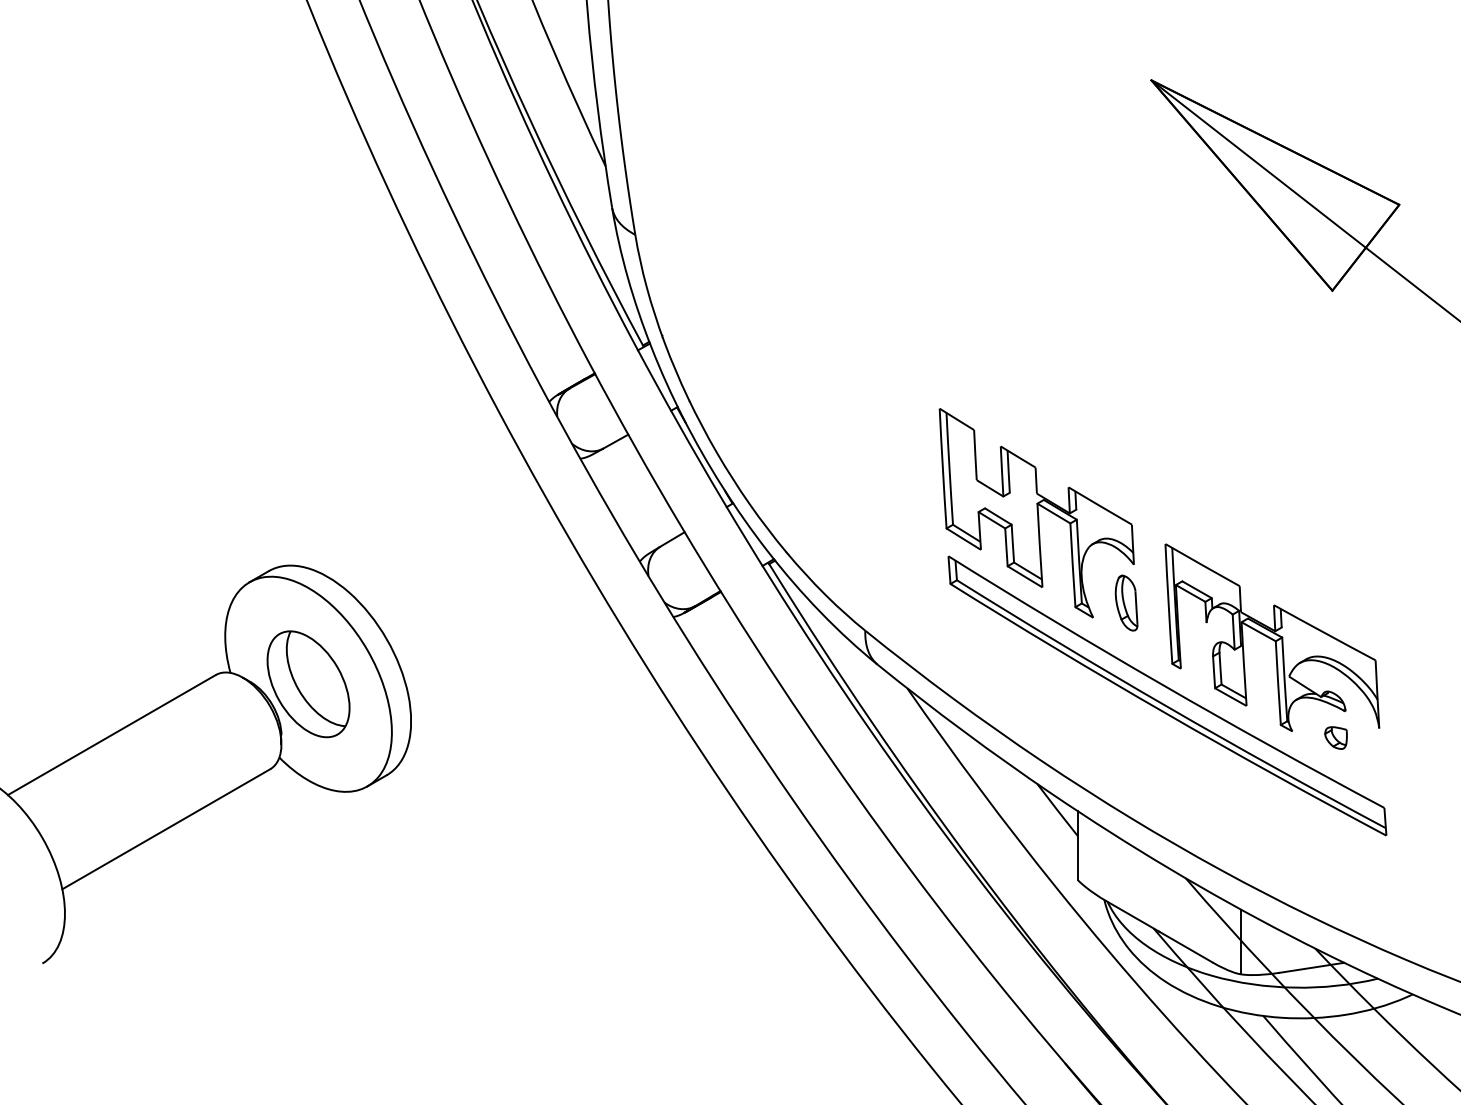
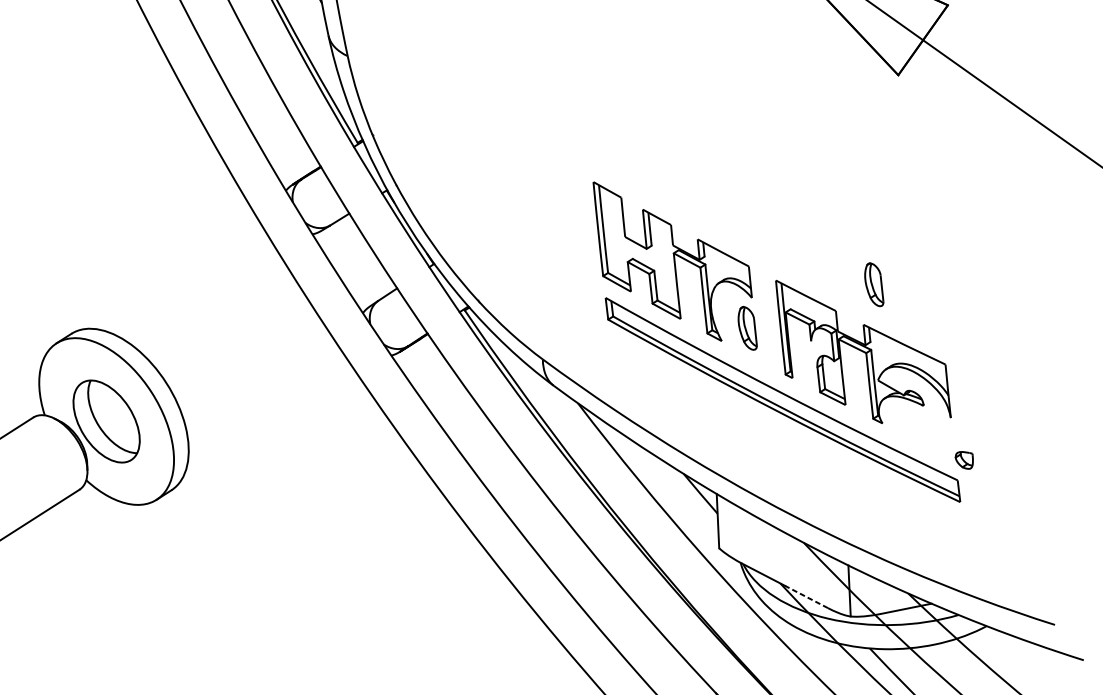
part: (1289, 554) -> (873, 284), added
part: (1335, 737) -> (963, 460), moved
line: (1185, 947) -> (806, 597), solid -> dashed

